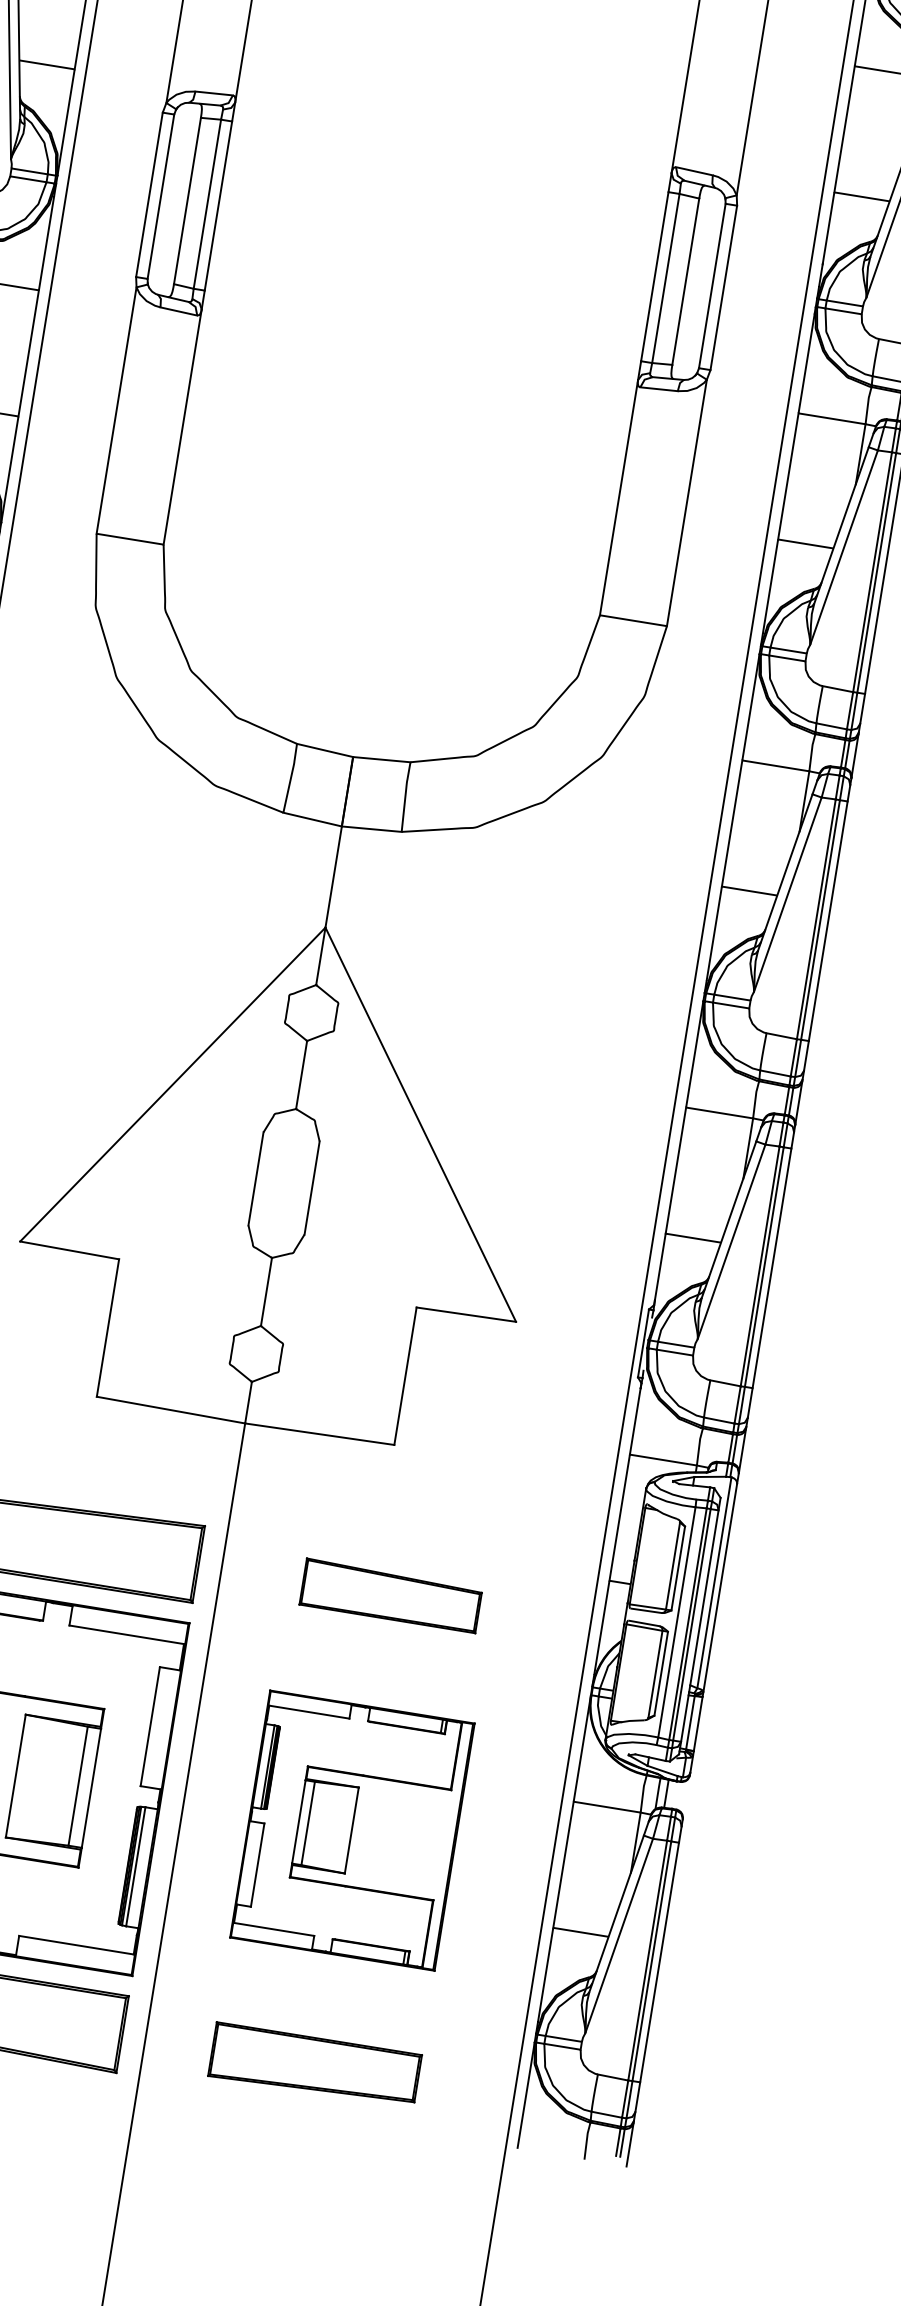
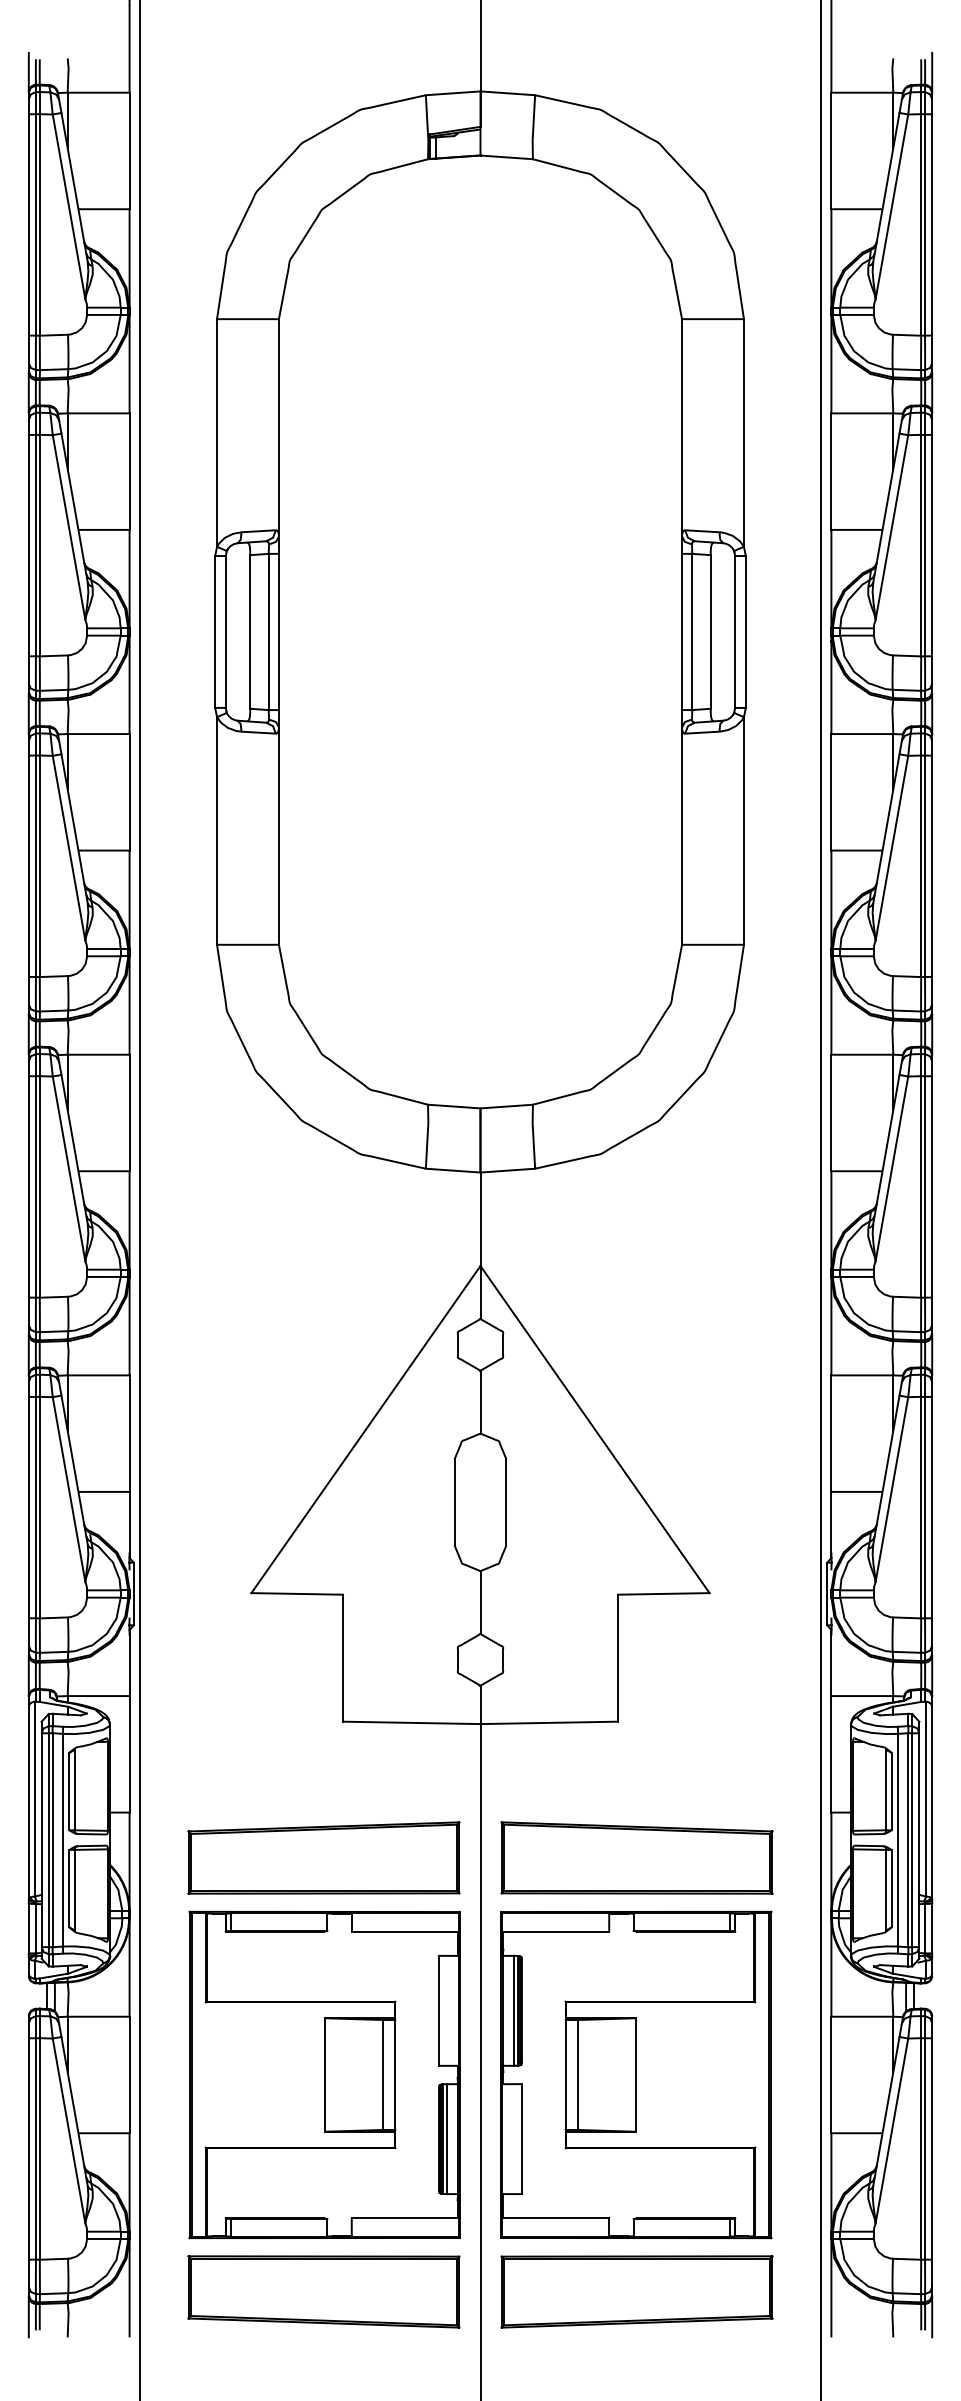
part: (390, 1595) -> (636, 1857), size x1.67
part: (352, 1830) -> (636, 2074), size x1.43
part: (314, 2064) -> (636, 2291), size x1.43

